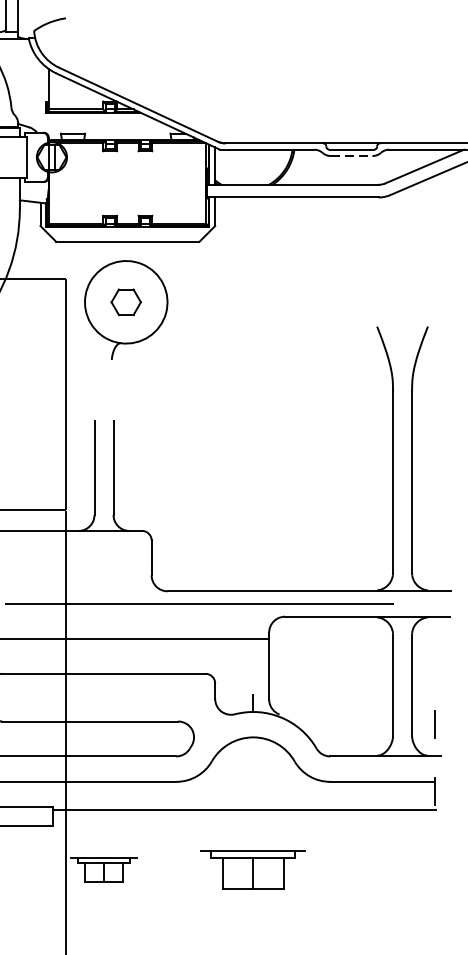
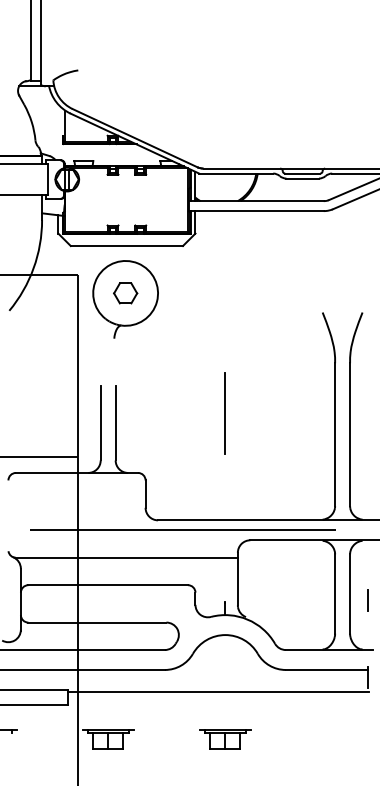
line: (352, 155) -> (303, 178), dashed -> solid
line: (253, 453) -> (225, 412), added
line: (434, 725) -> (367, 600), moved
part: (253, 870) -> (225, 739), size x0.62

